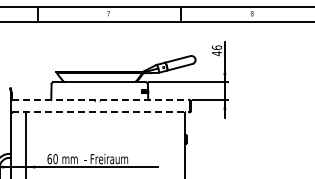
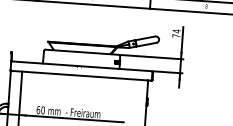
text: (216, 50) -> (176, 33), 46 -> 74
line: (100, 100) -> (81, 66), dashed -> solid
line: (100, 112) -> (81, 76), dashed -> solid

